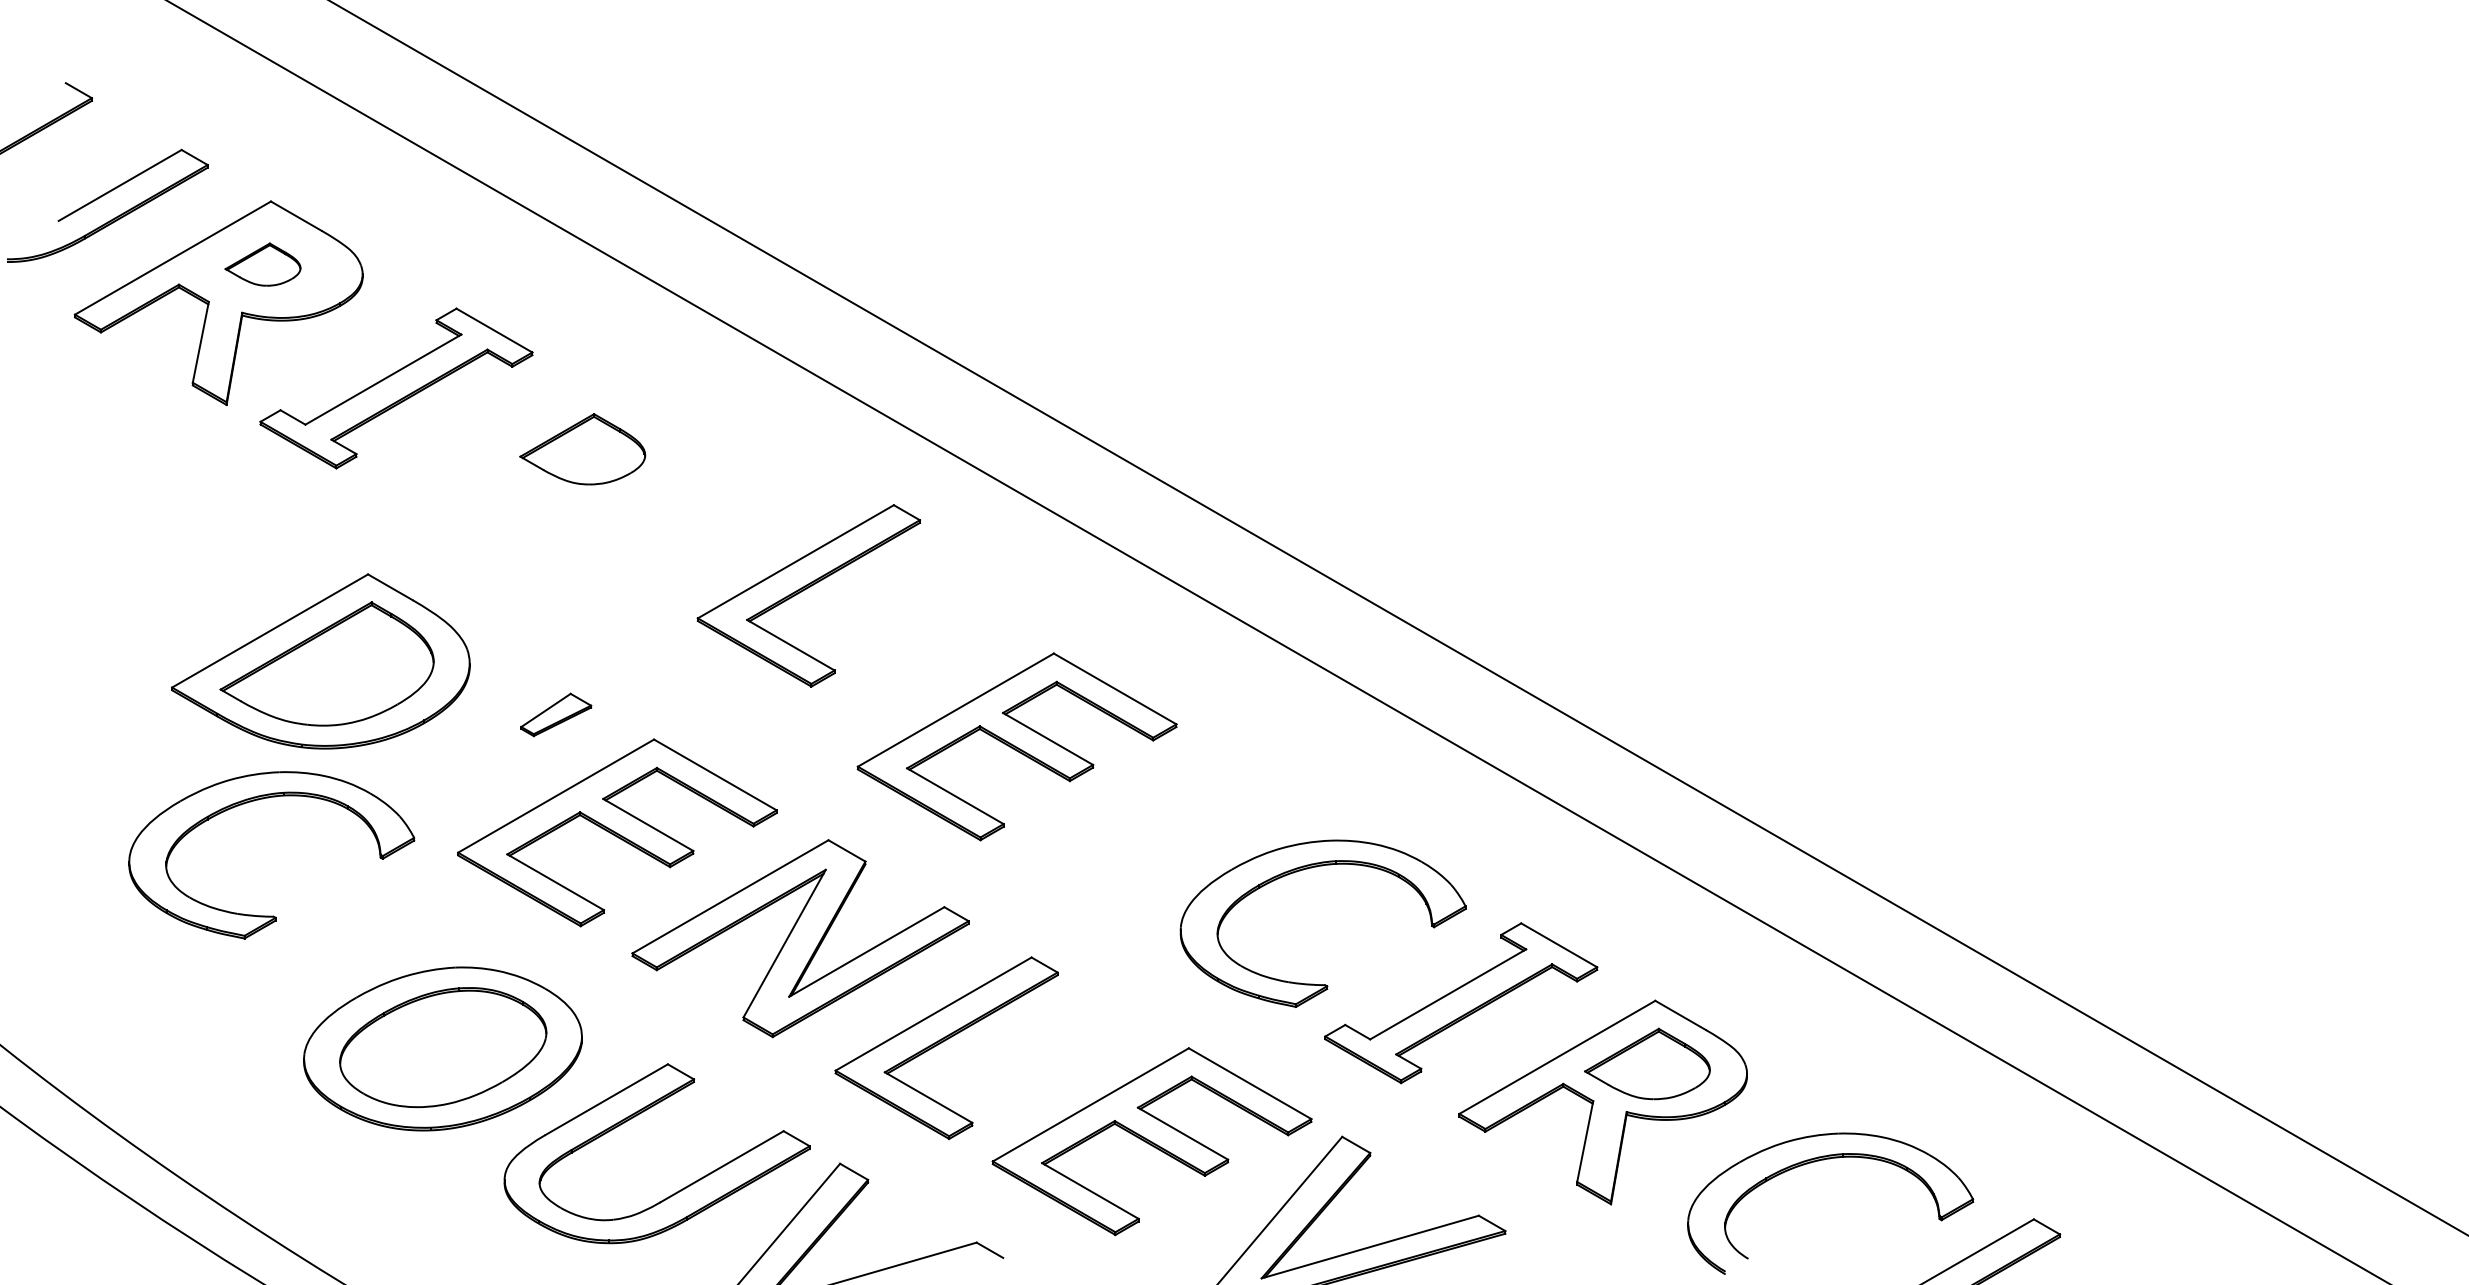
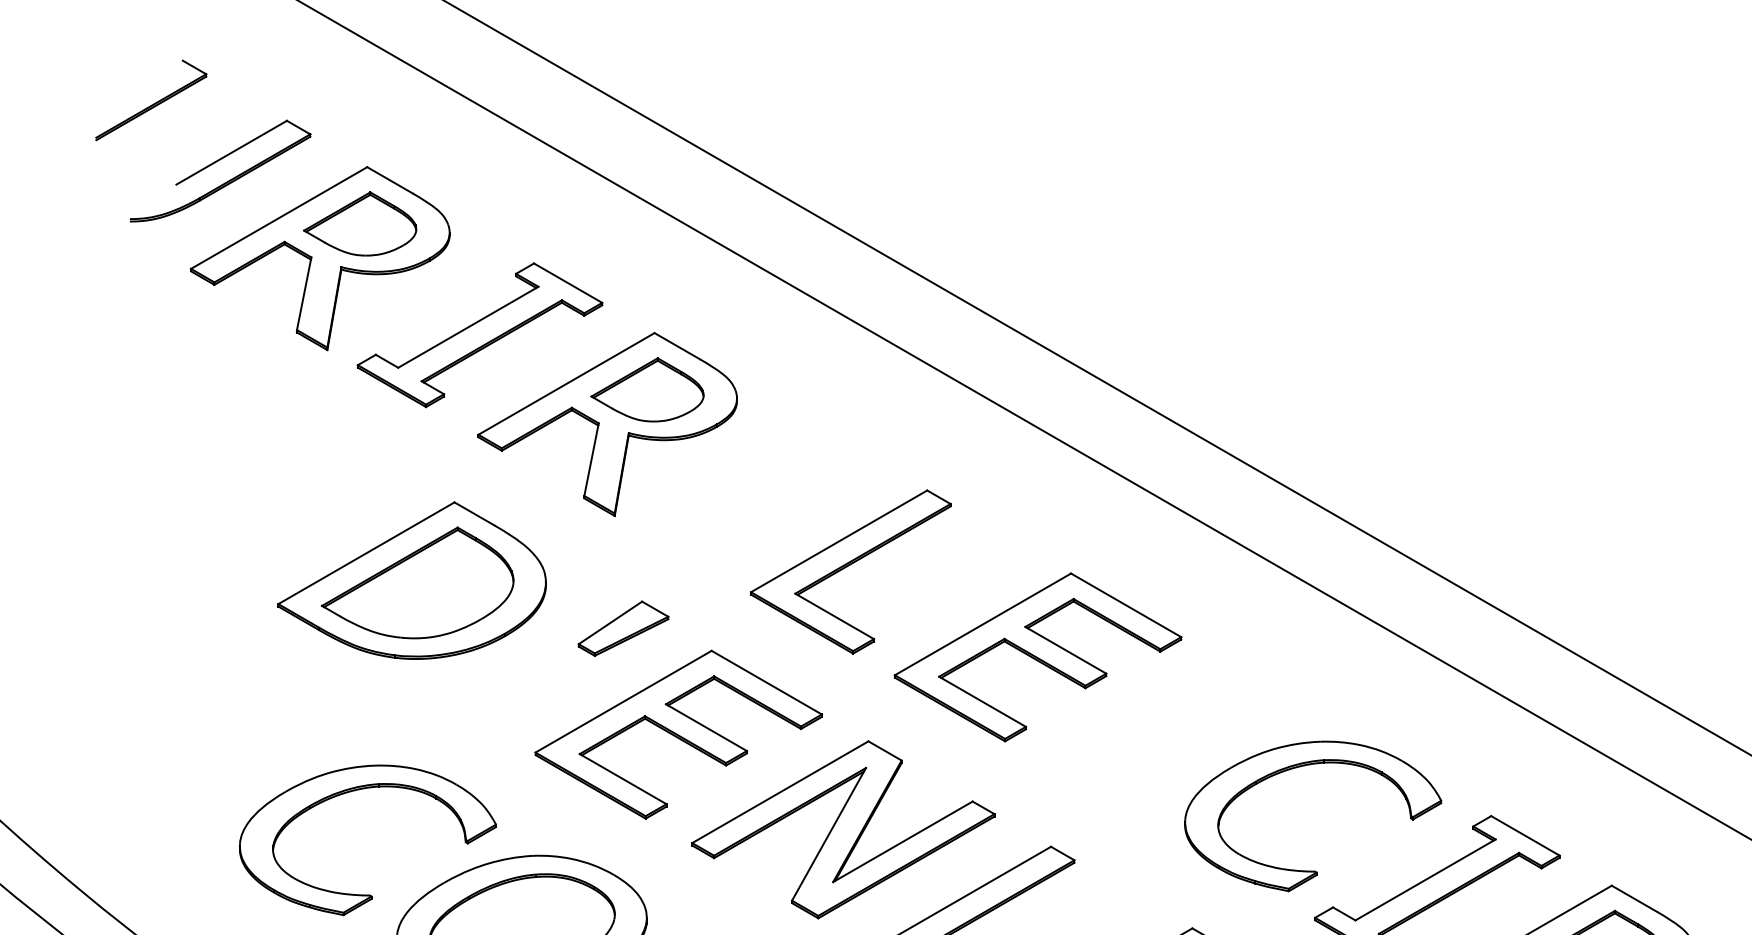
part: (262, 264) -> (359, 223), size x1.67
part: (538, 487) -> (607, 424), added
part: (808, 595) -> (850, 571), moved
part: (556, 714) -> (623, 628), size x1.43
part: (258, 800) -> (356, 791), moved

